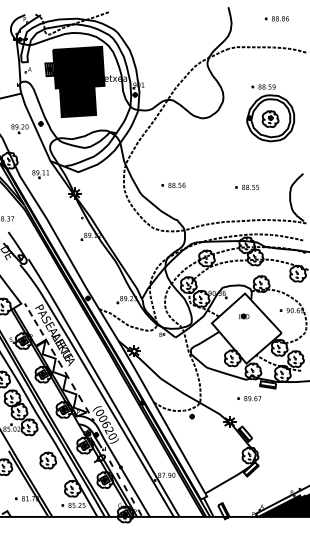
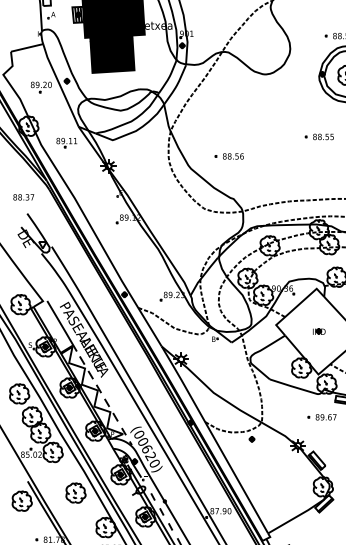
part: (247, 186) -> (319, 135), moved
part: (244, 316) -> (319, 331), moved
line: (37, 324) -> (62, 326), dashed -> solid

